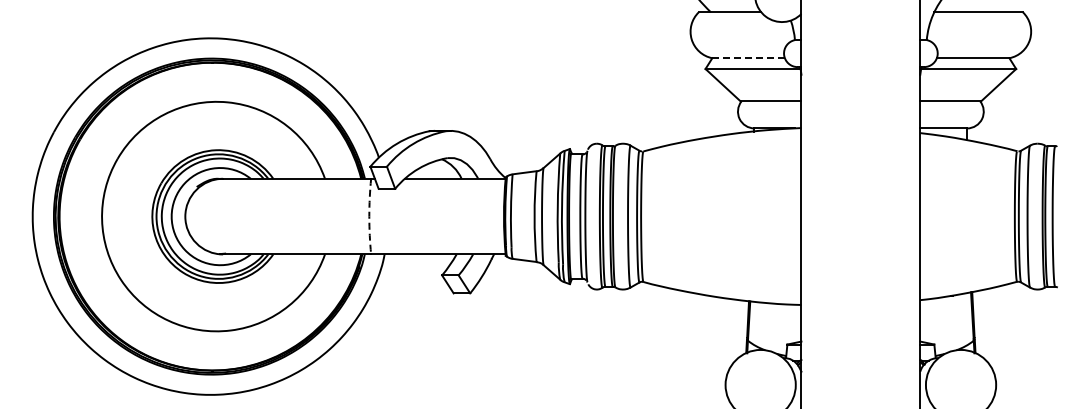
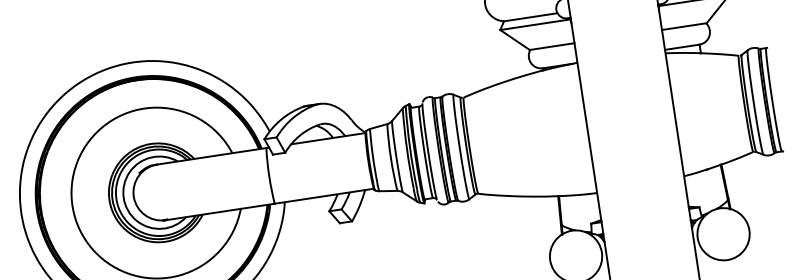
line: (748, 58) -> (530, 17), dashed -> solid
arc: (369, 216) -> (269, 176), dashed -> solid

